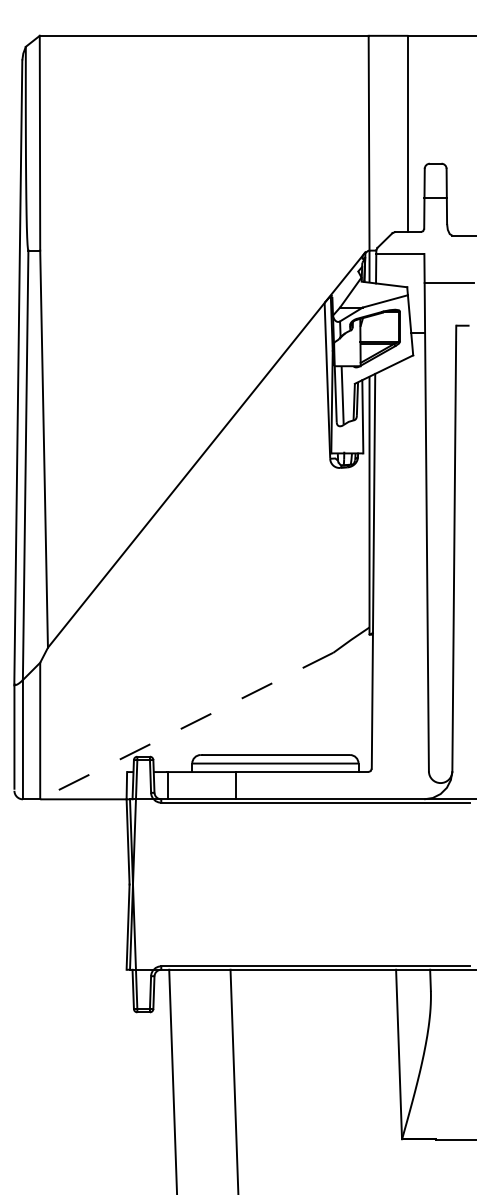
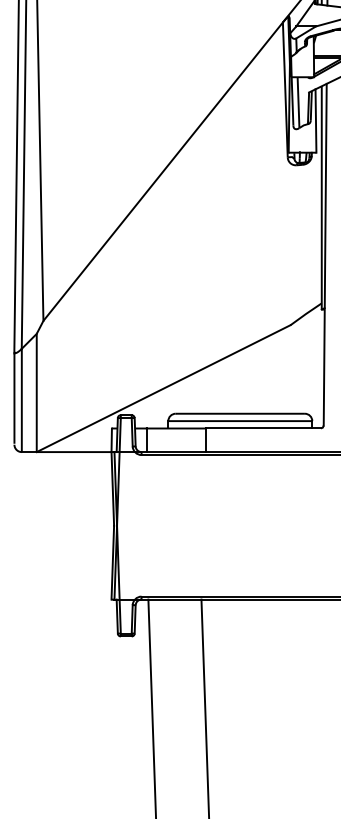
line: (186, 726) -> (163, 389), dashed -> solid

